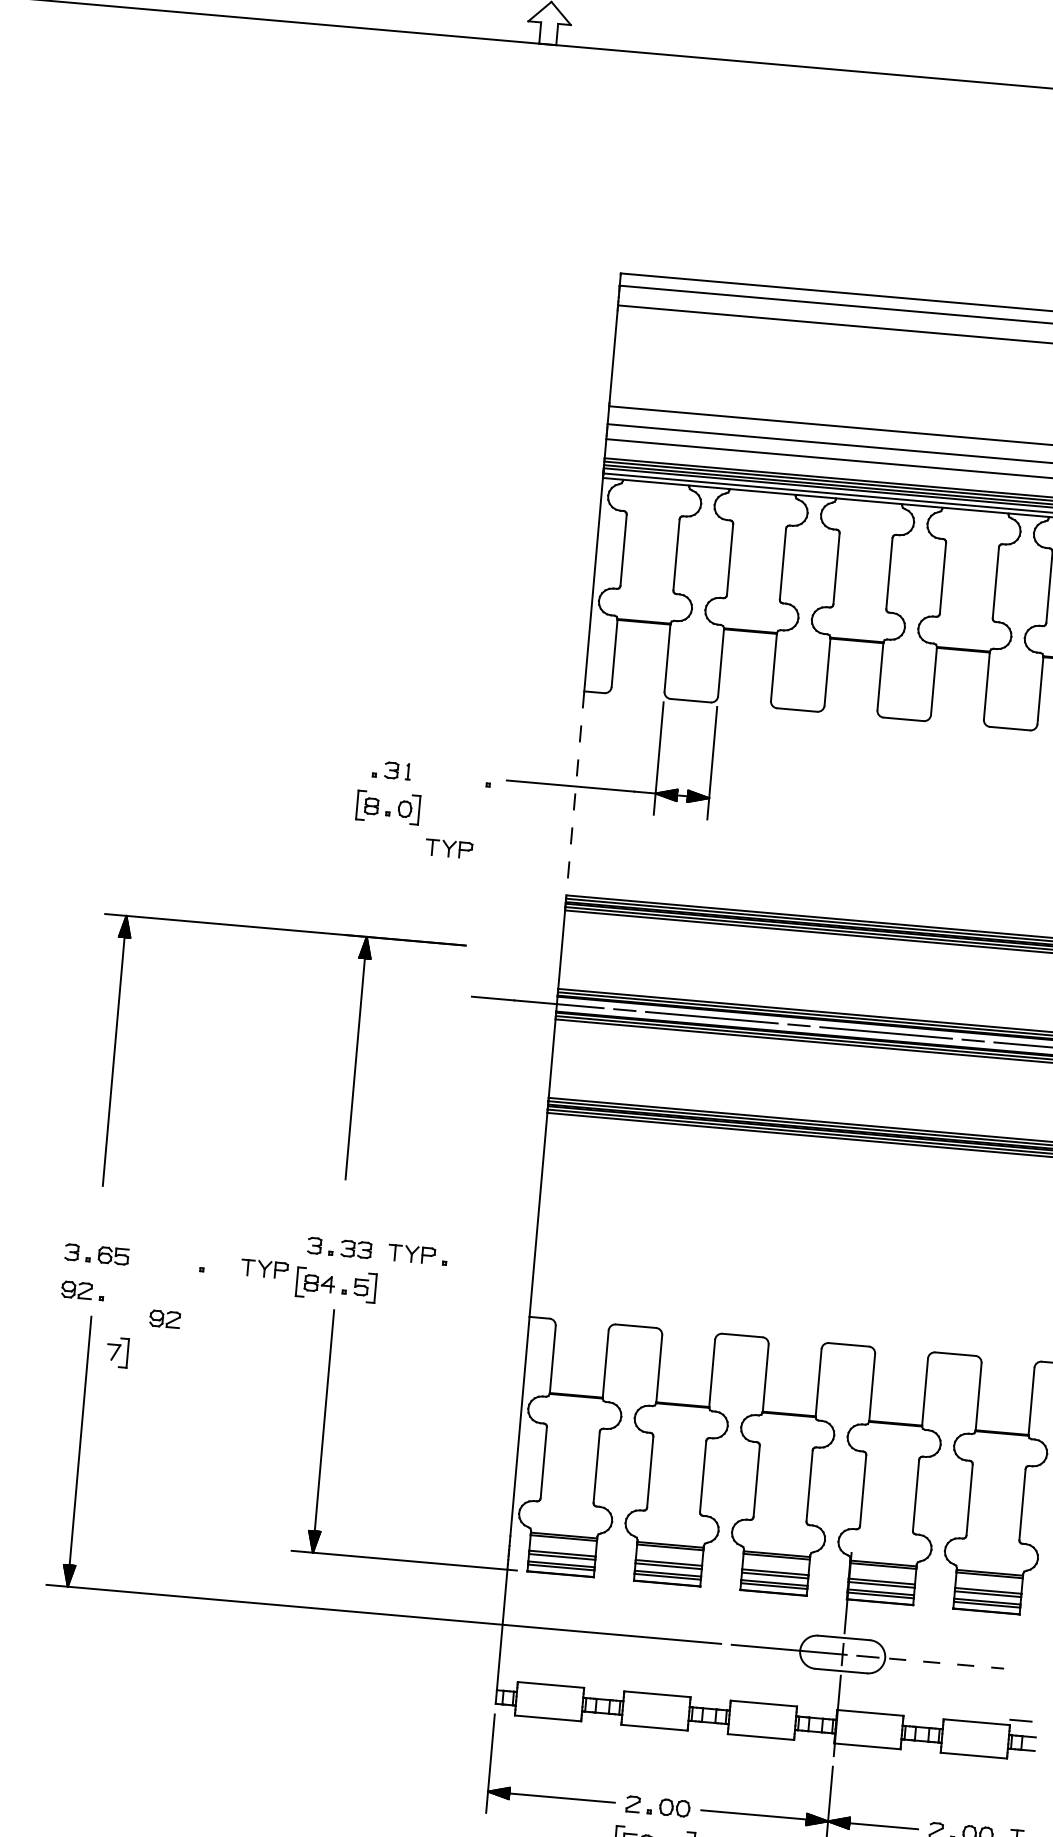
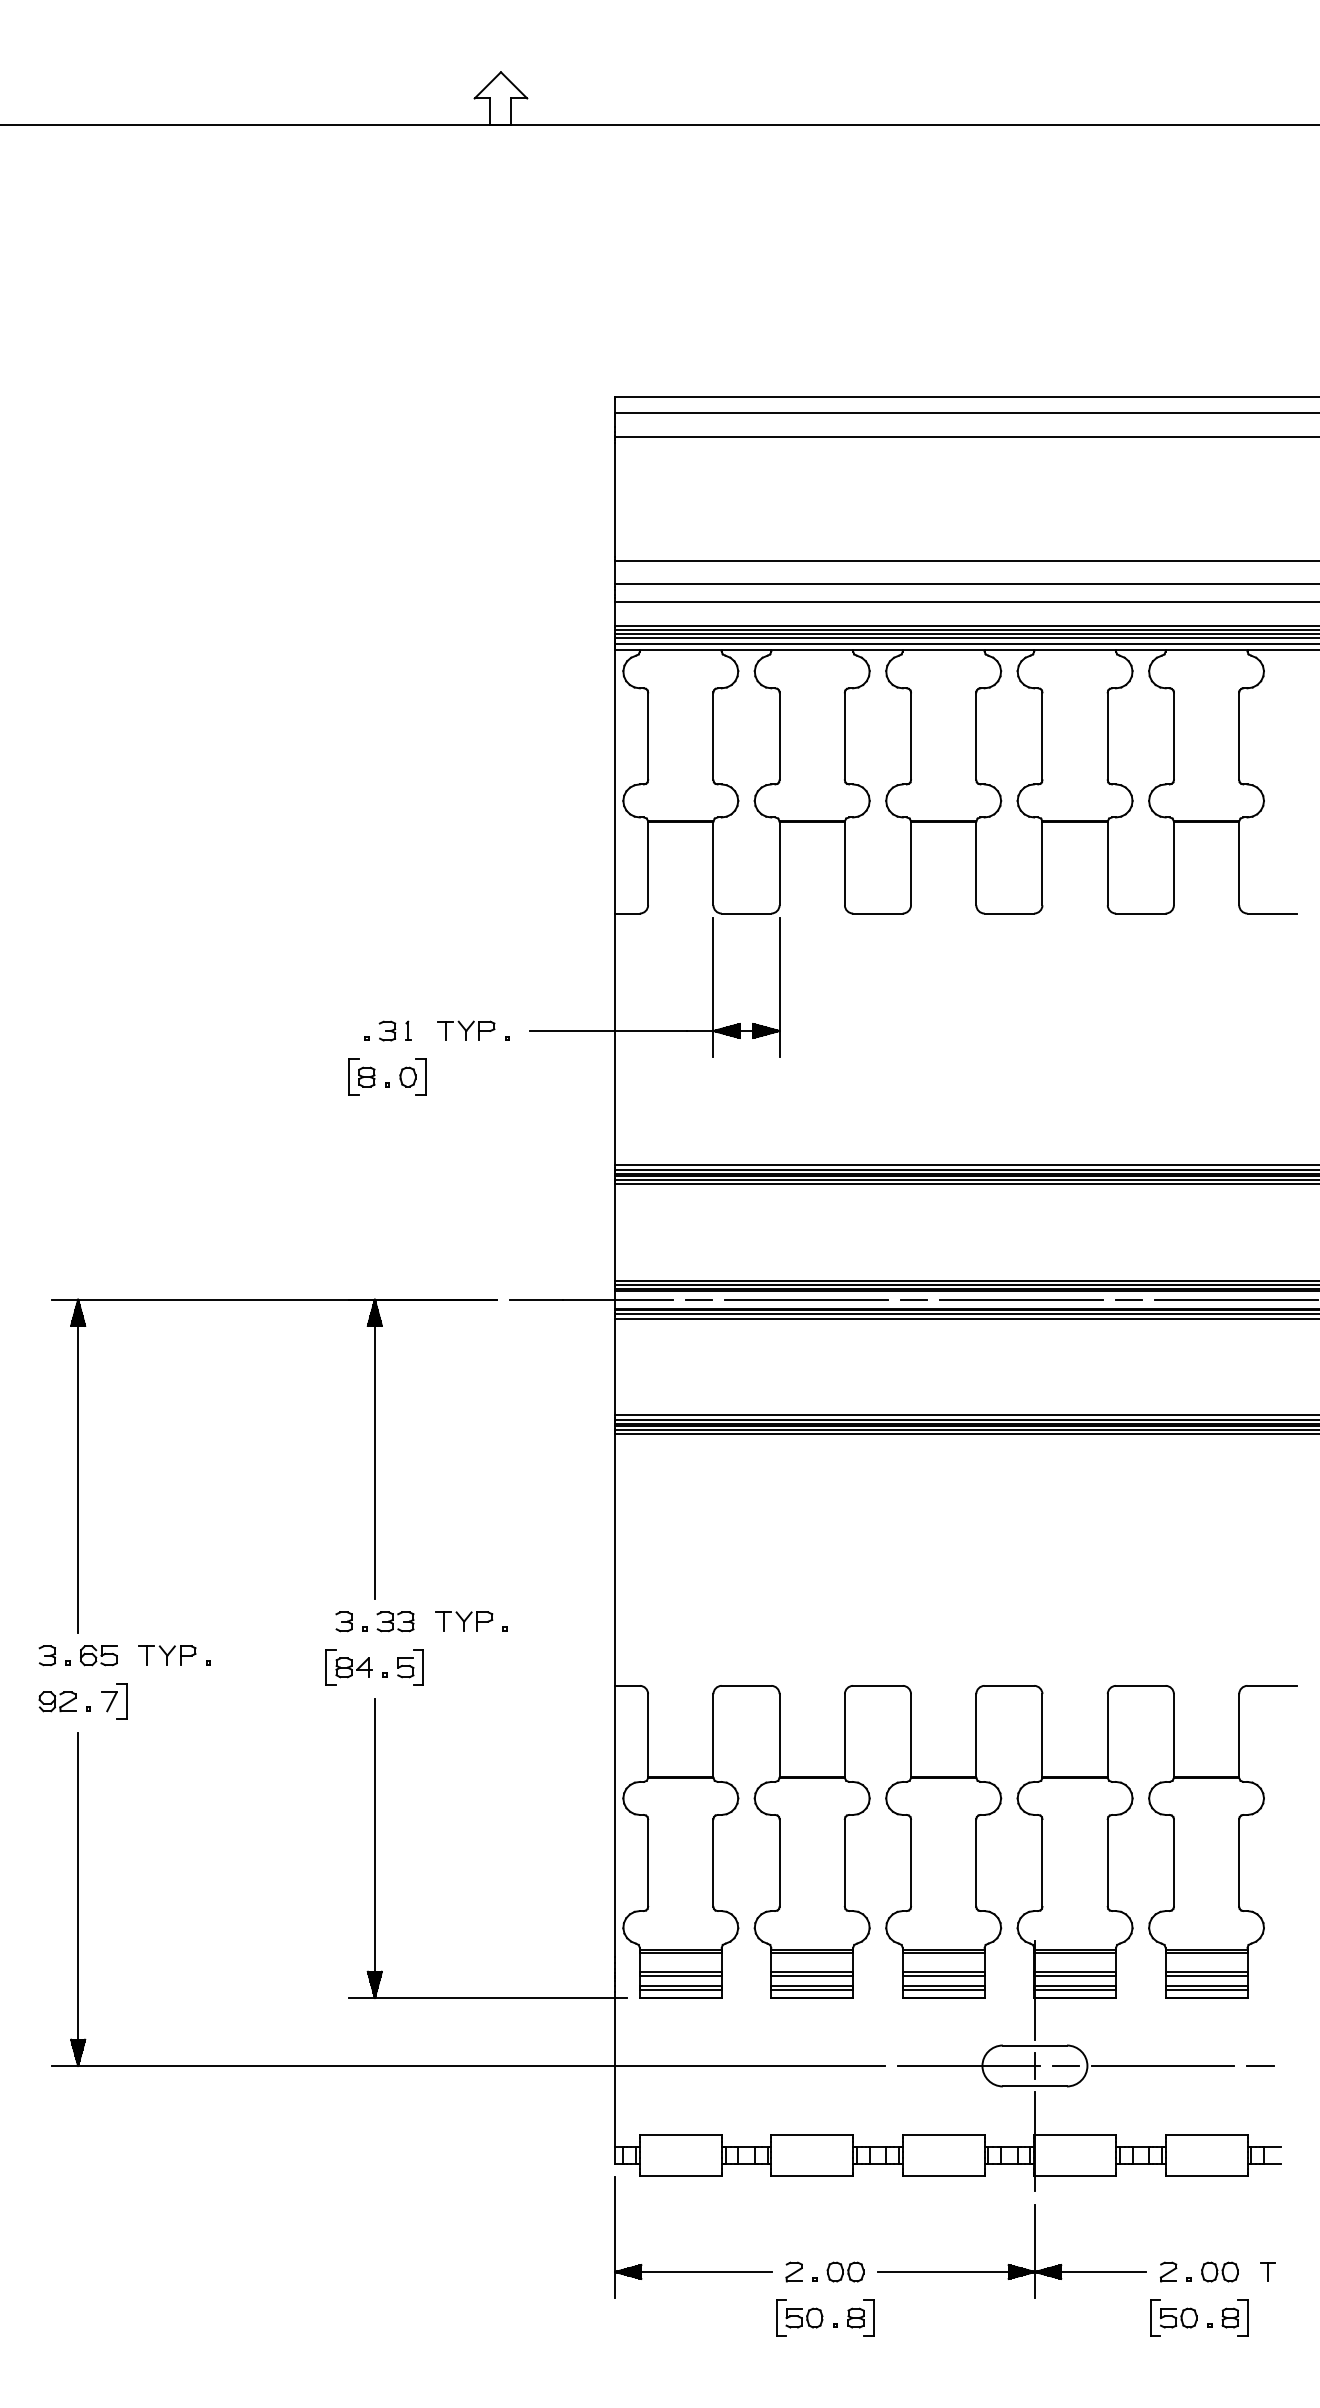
line: (575, 793) -> (615, 1039), dashed -> solid
part: (449, 848) -> (466, 1030), moved
part: (354, 1071) -> (374, 1465), moved
part: (264, 1268) -> (167, 1655), moved
part: (164, 1318) -> (168, 1727), removed
part: (117, 1352) -> (114, 1701), moved
line: (946, 1663) -> (1163, 2065), dashed -> solid
line: (1021, 1720) -> (1260, 2065), moved

